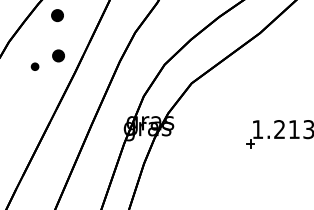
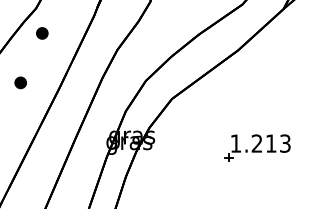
part: (58, 55) -> (43, 72), removed
part: (34, 66) -> (20, 82), size x1.67

